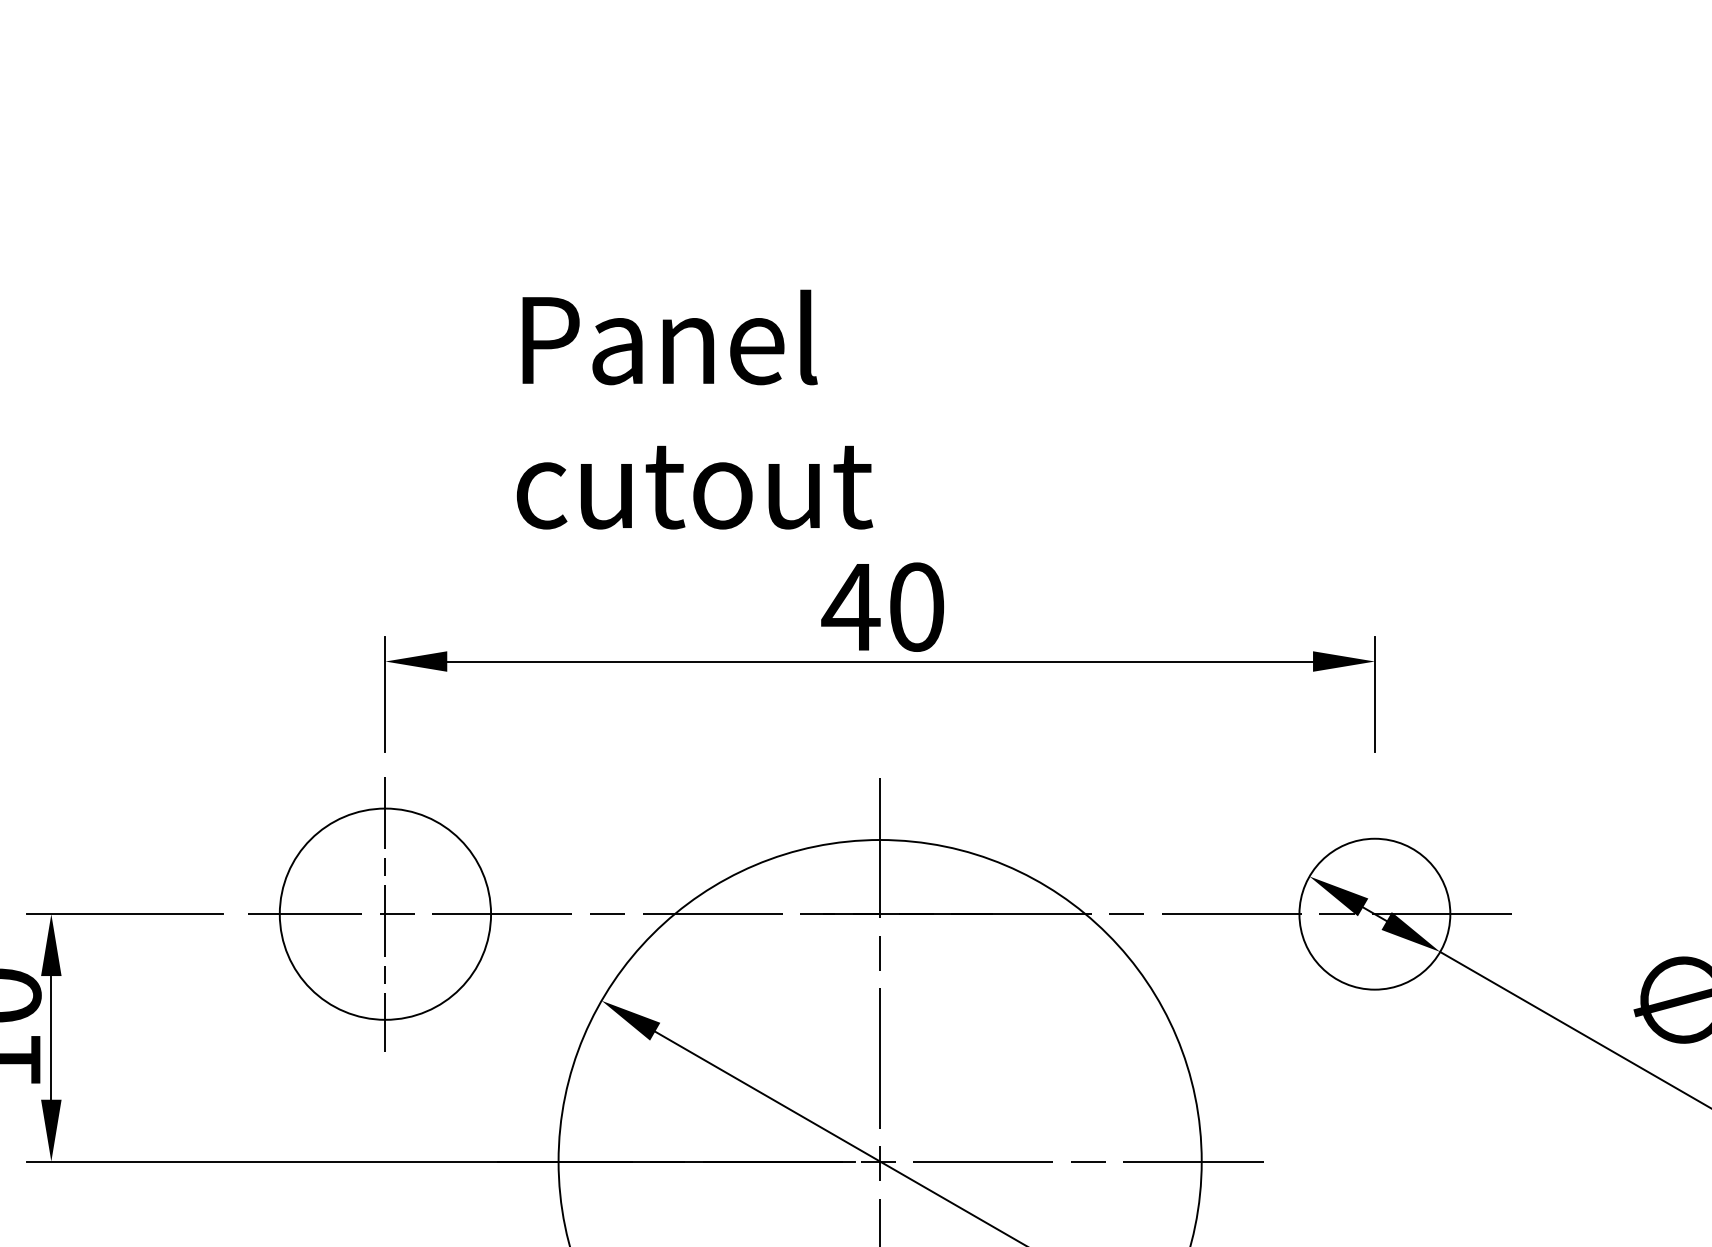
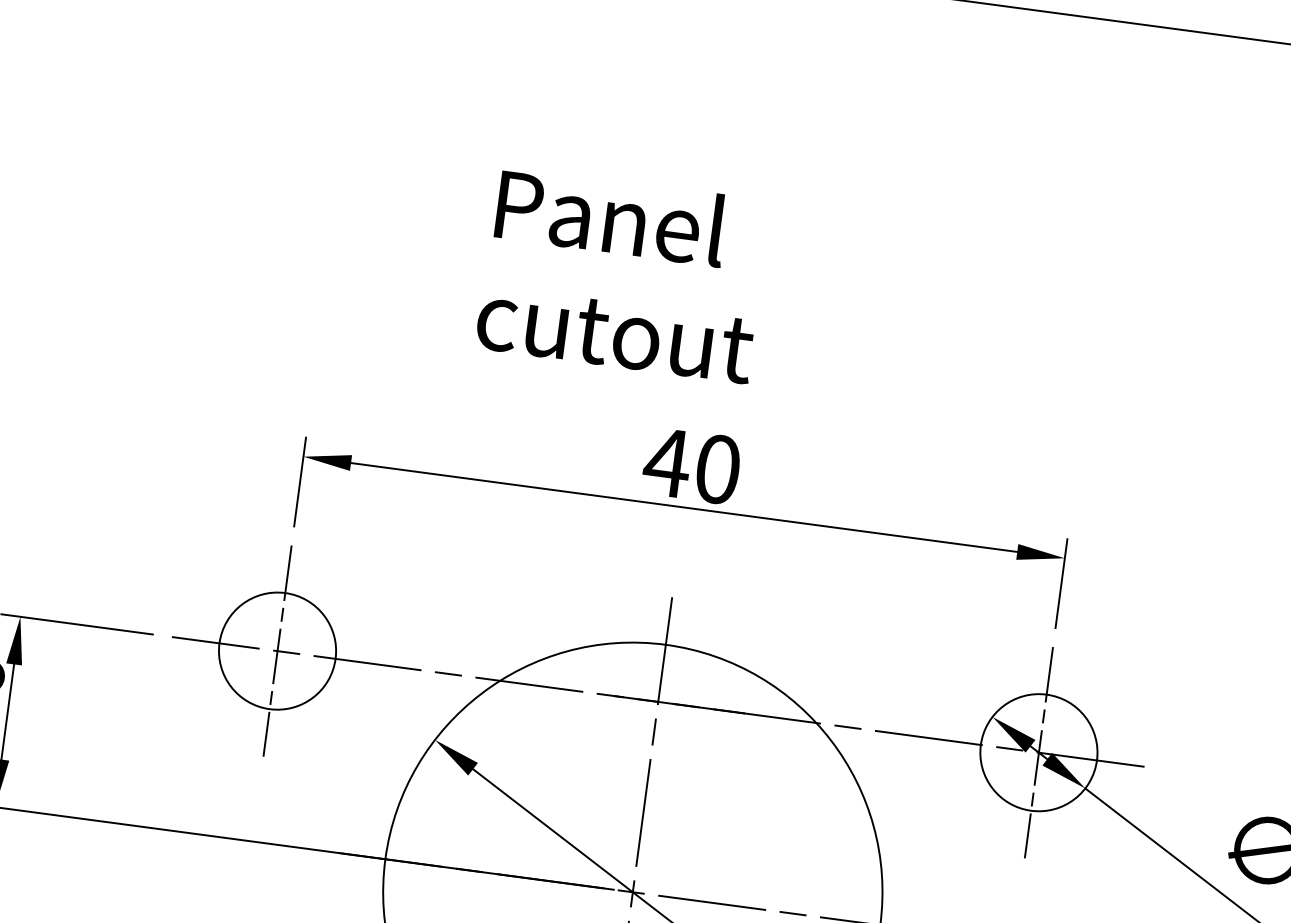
text: (695, 409) -> (623, 274), moved
circle: (384, 913) -> (276, 650), size x0.71
line: (1374, 913) -> (1038, 752), added

